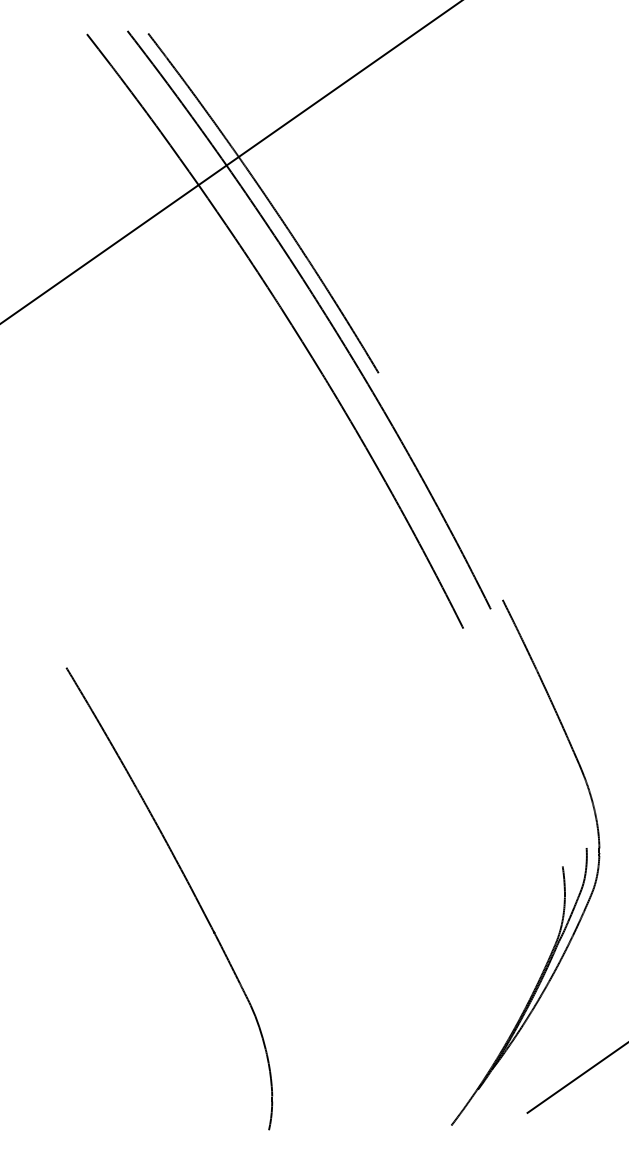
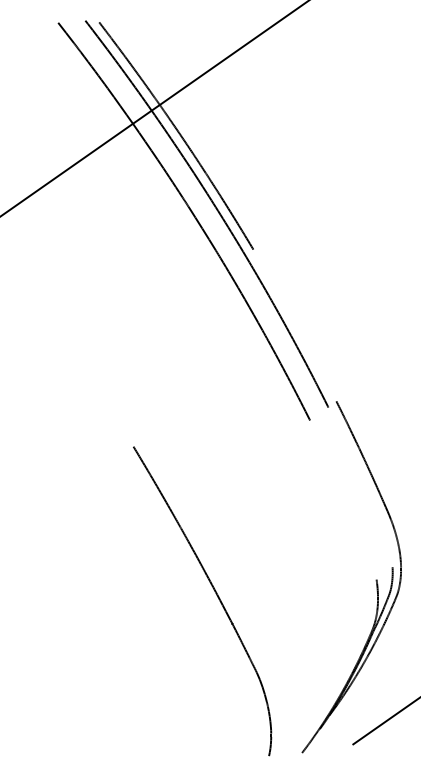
curve: (190, 890) -> (216, 595), moved

